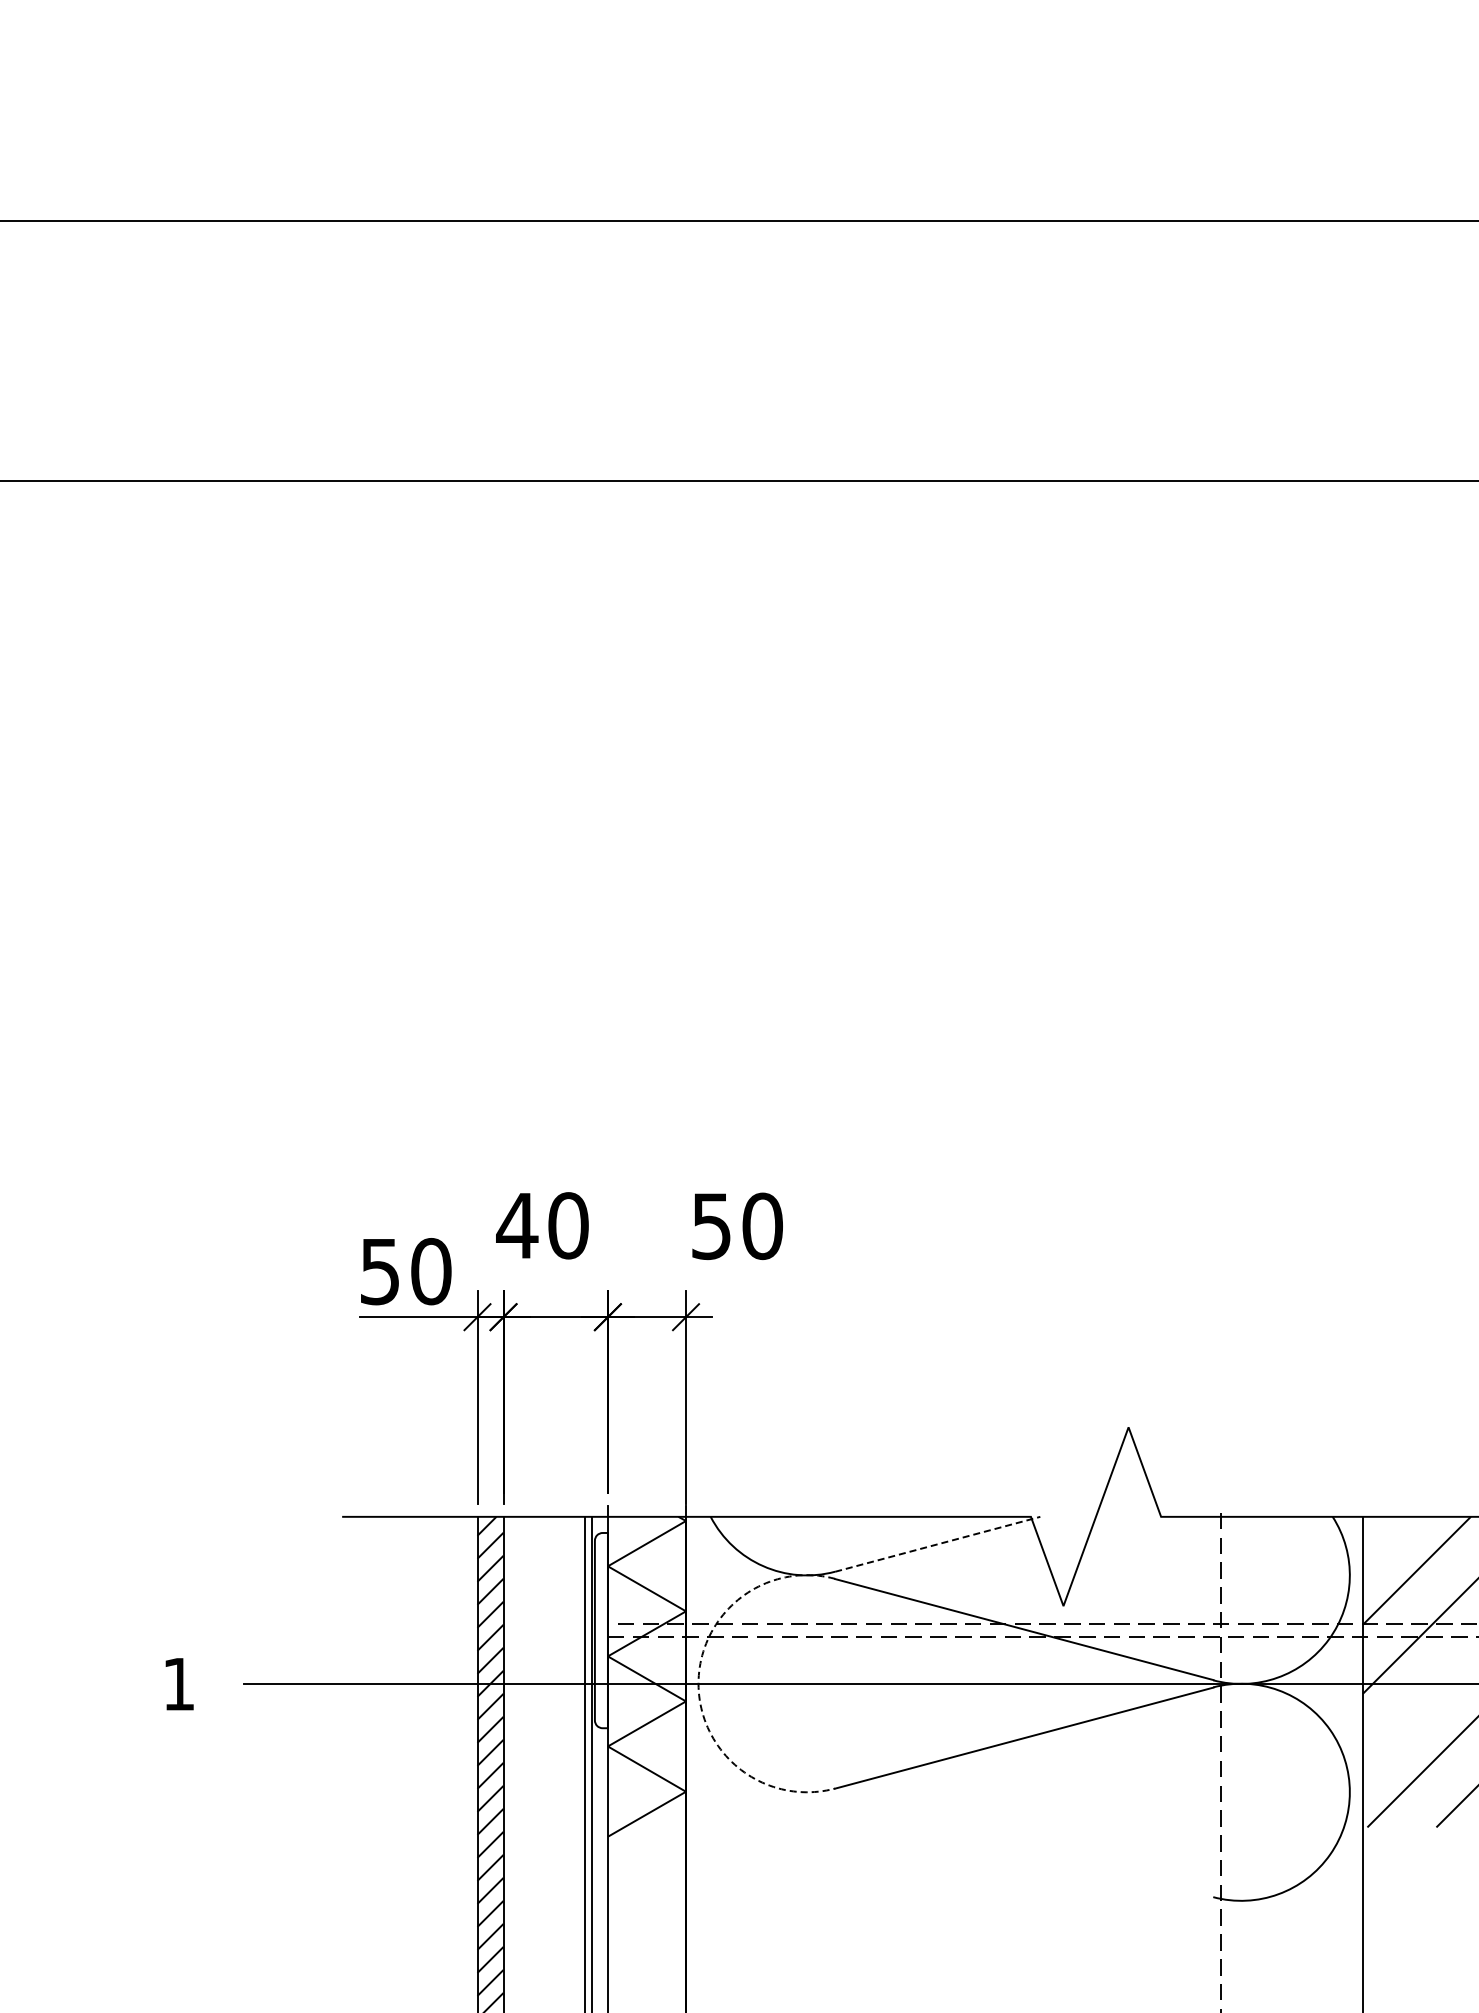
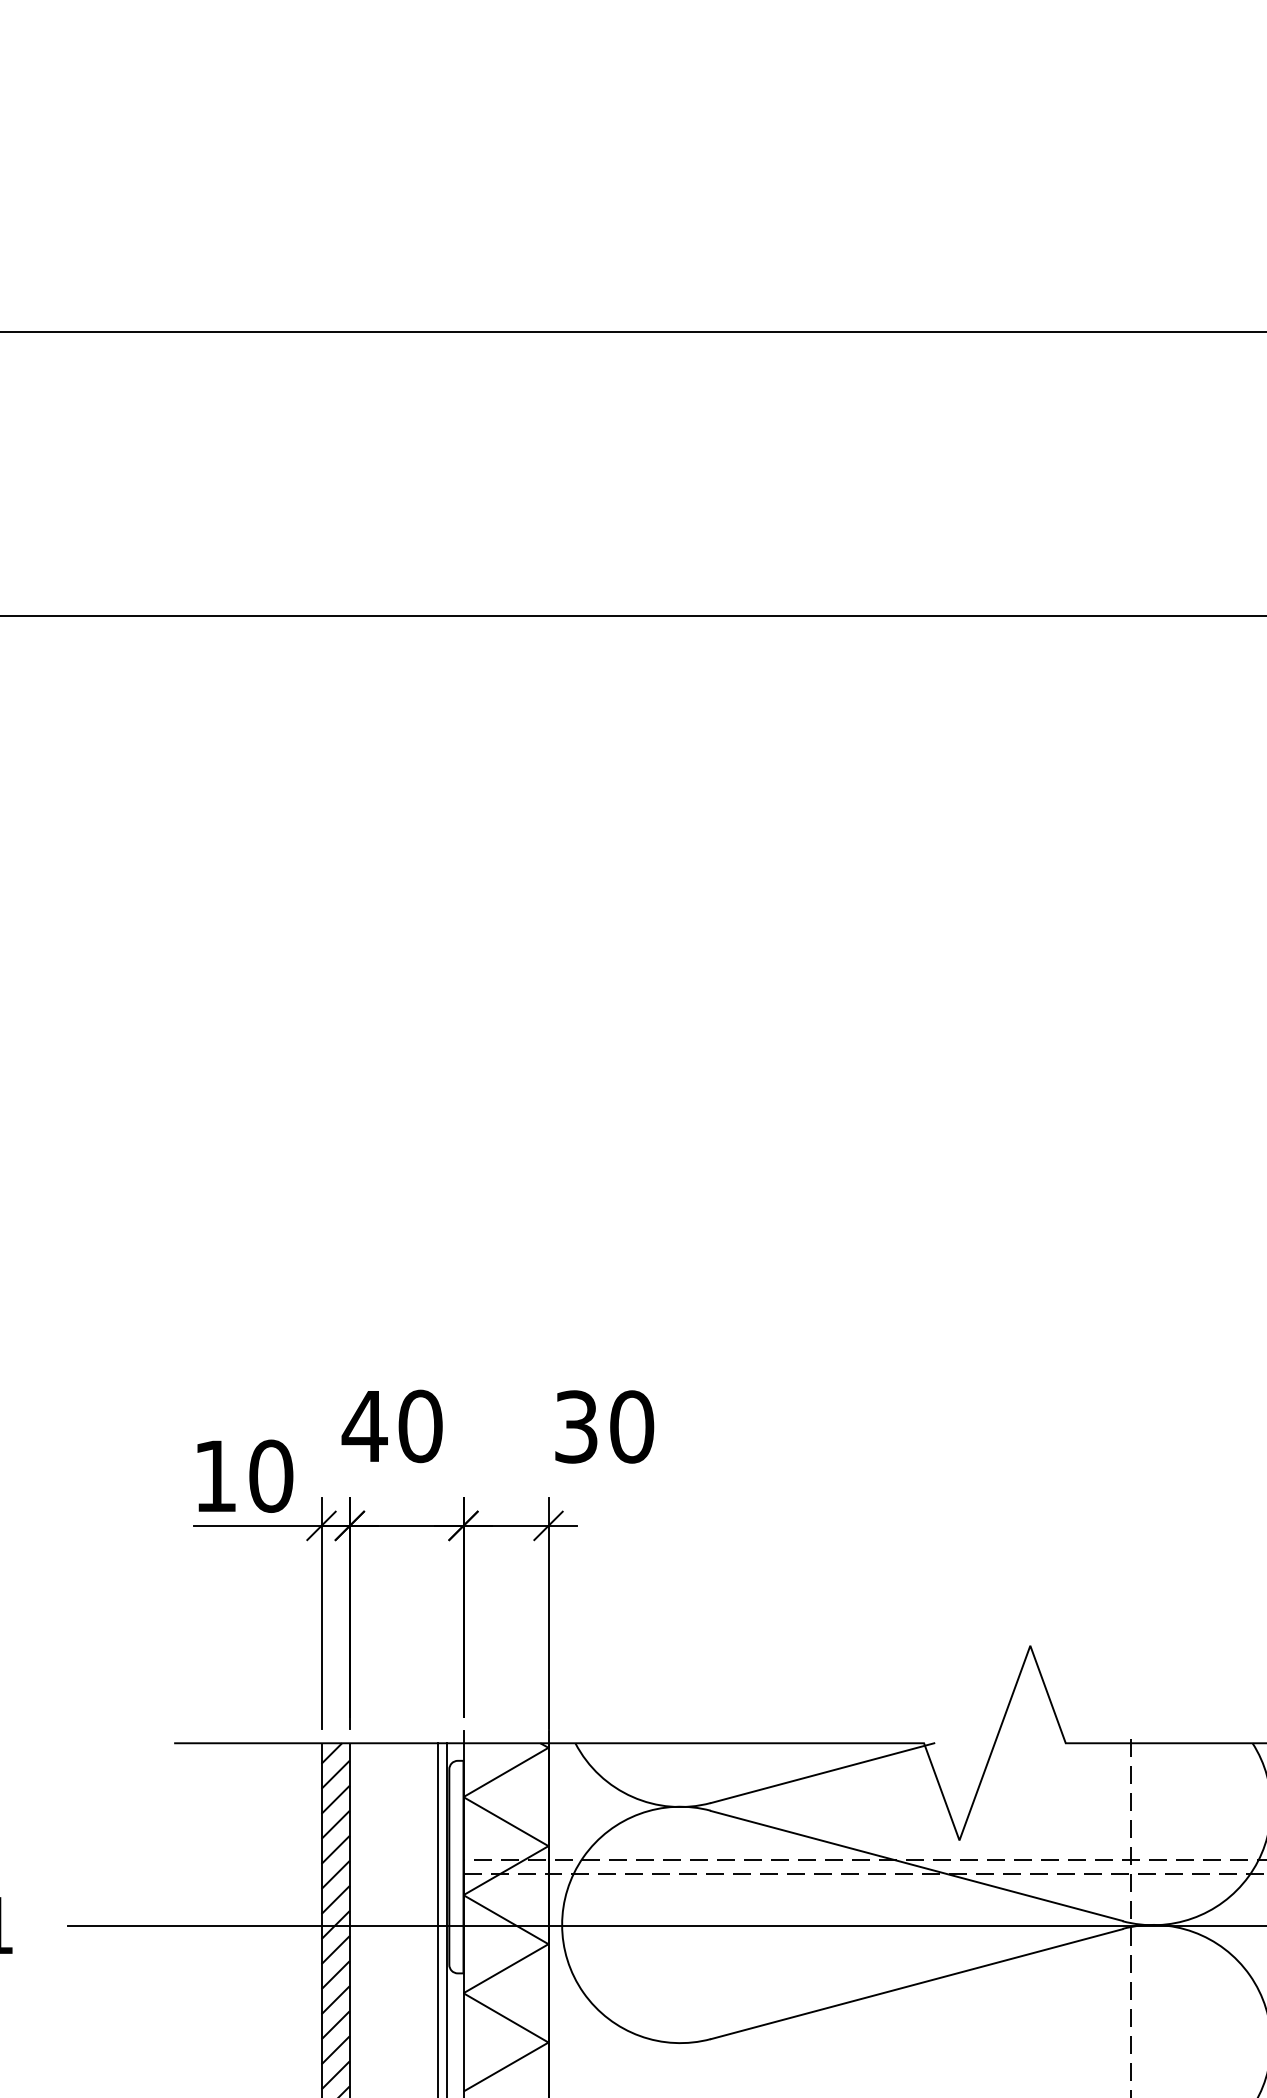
text: (711, 1225) -> (576, 1426), 50 -> 30
text: (379, 1272) -> (214, 1477), 50 -> 10
line: (938, 1544) -> (823, 1773), dashed -> solid
arc: (698, 1683) -> (562, 1924), dashed -> solid

